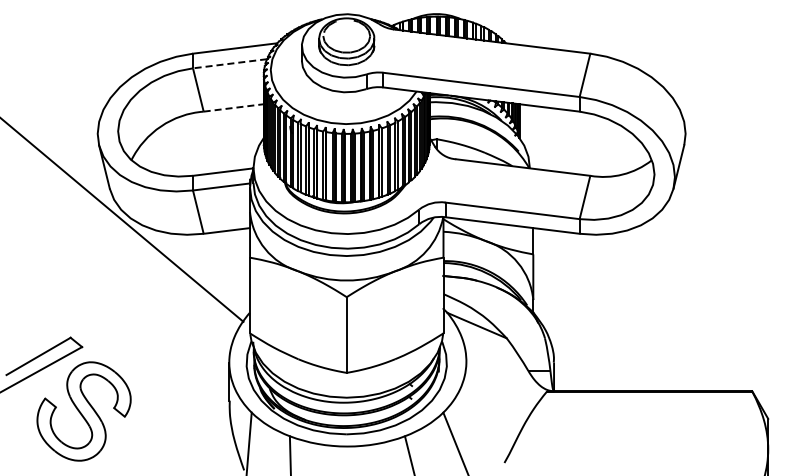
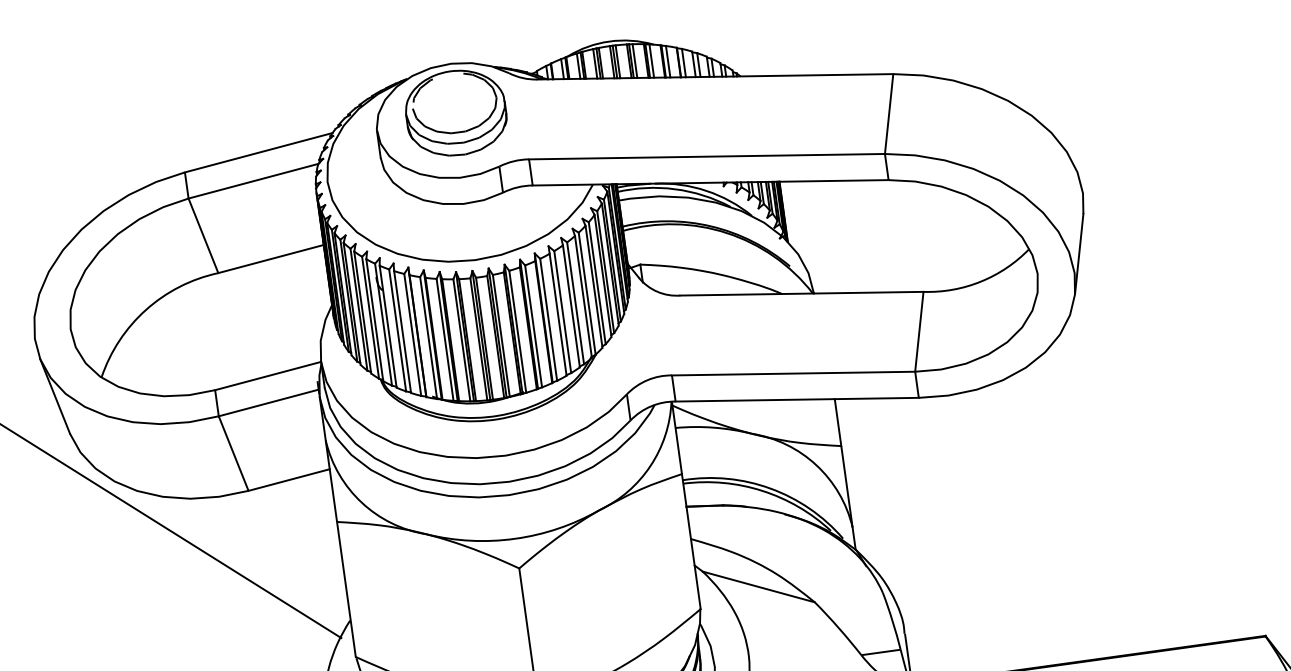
line: (229, 63) -> (252, 180), dashed -> solid
line: (234, 107) -> (272, 258), dashed -> solid

